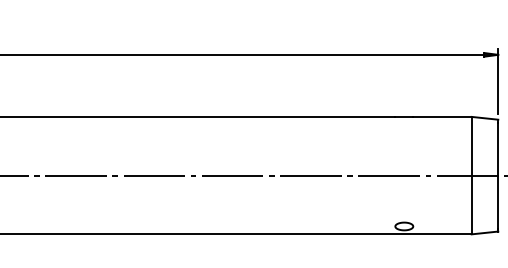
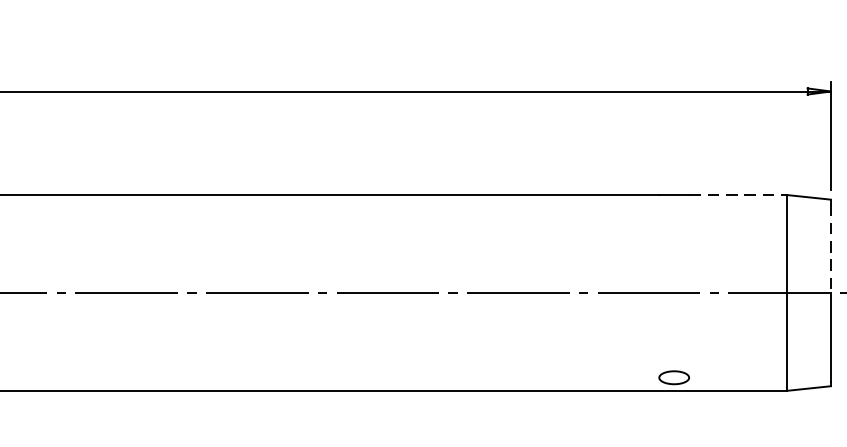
line: (442, 116) -> (737, 194), solid -> dashed
line: (498, 149) -> (831, 249), solid -> dashed

